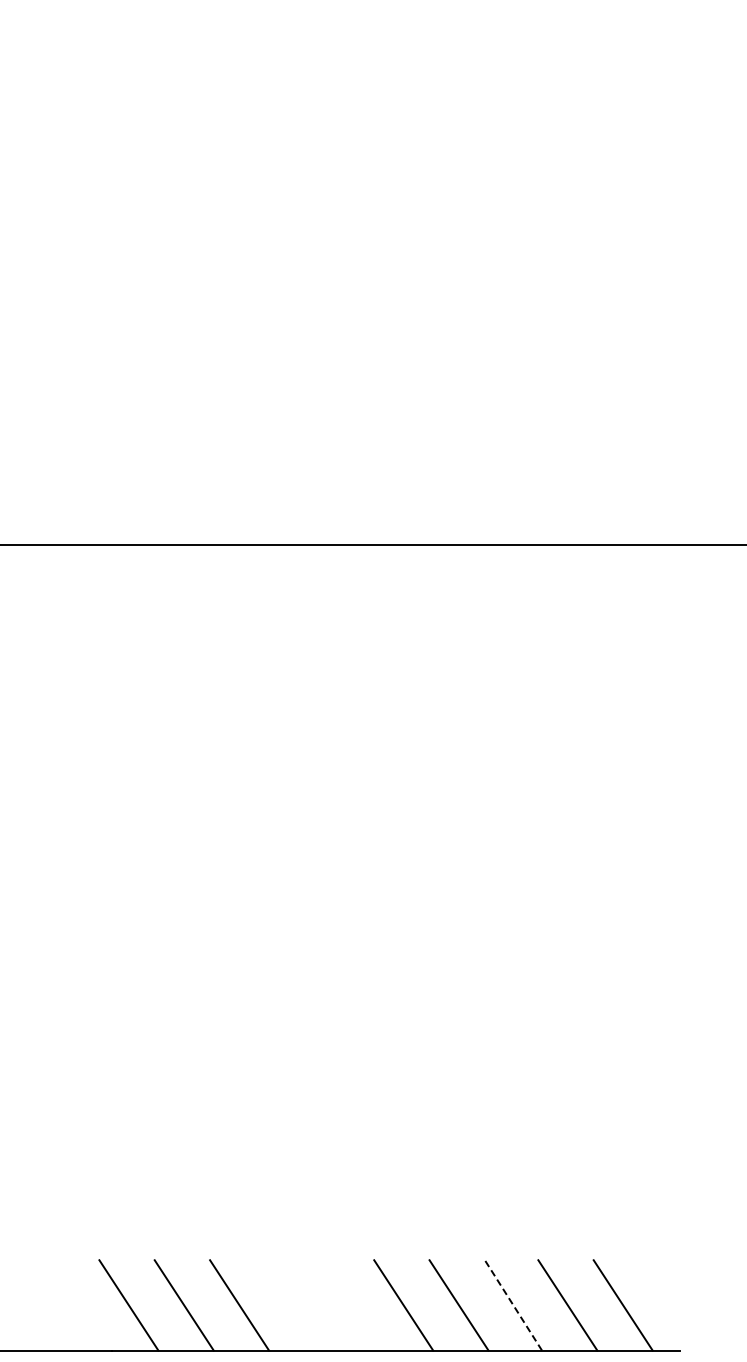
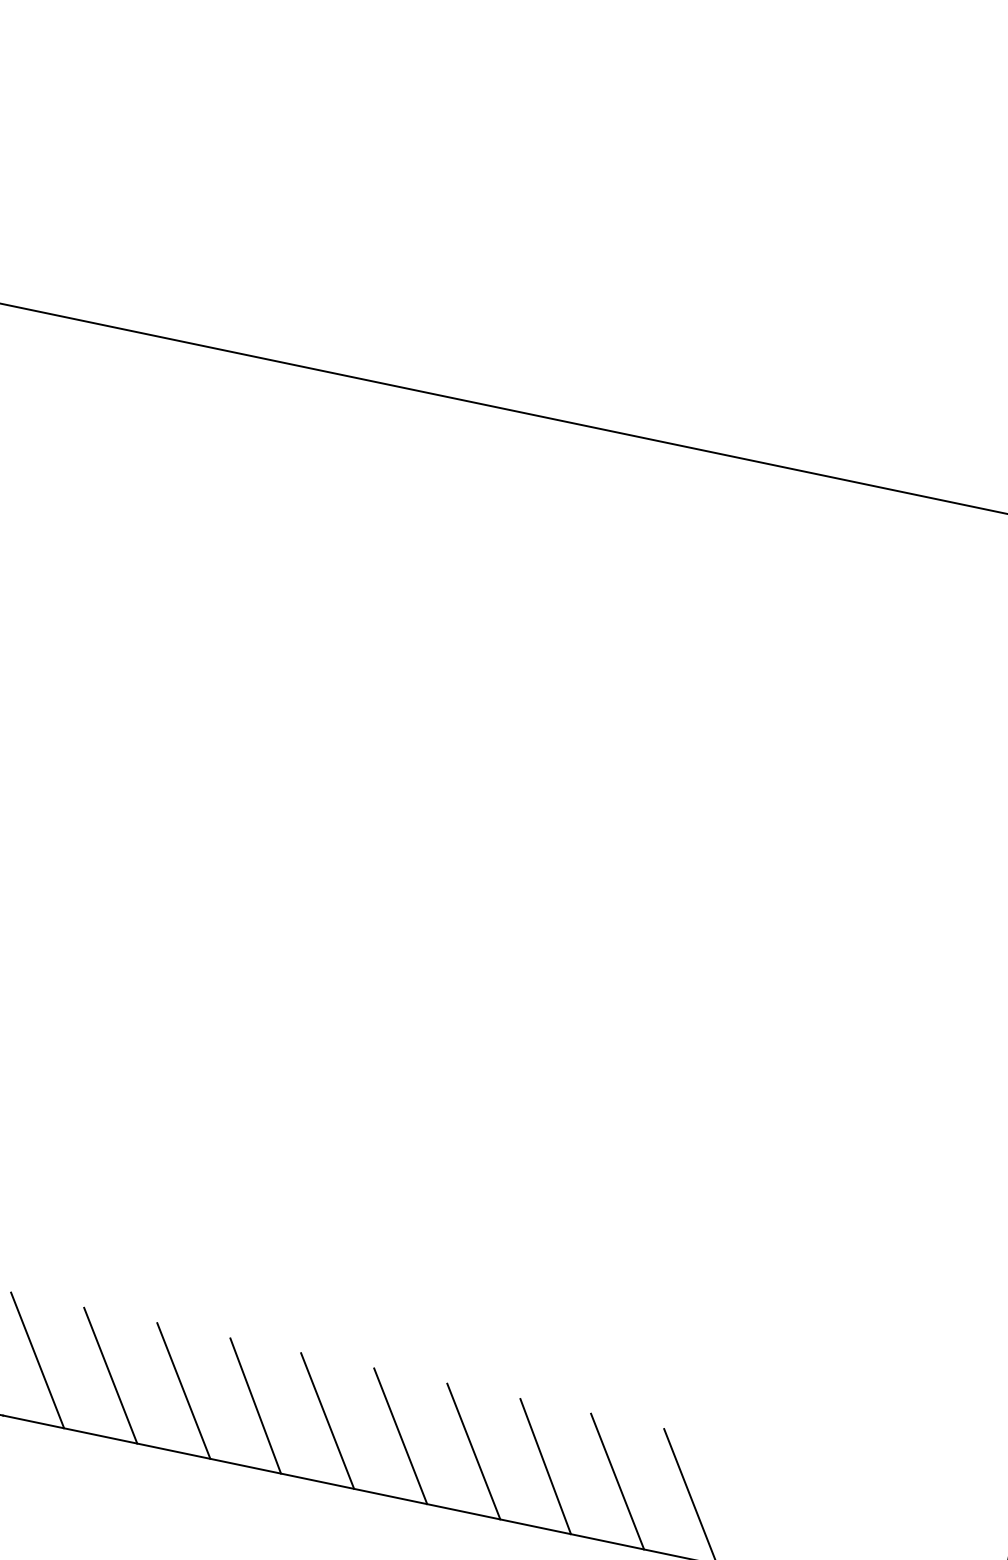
line: (513, 1304) -> (546, 1465), dashed -> solid
line: (293, 1305) -> (255, 1406), added
line: (347, 1305) -> (326, 1420), added

